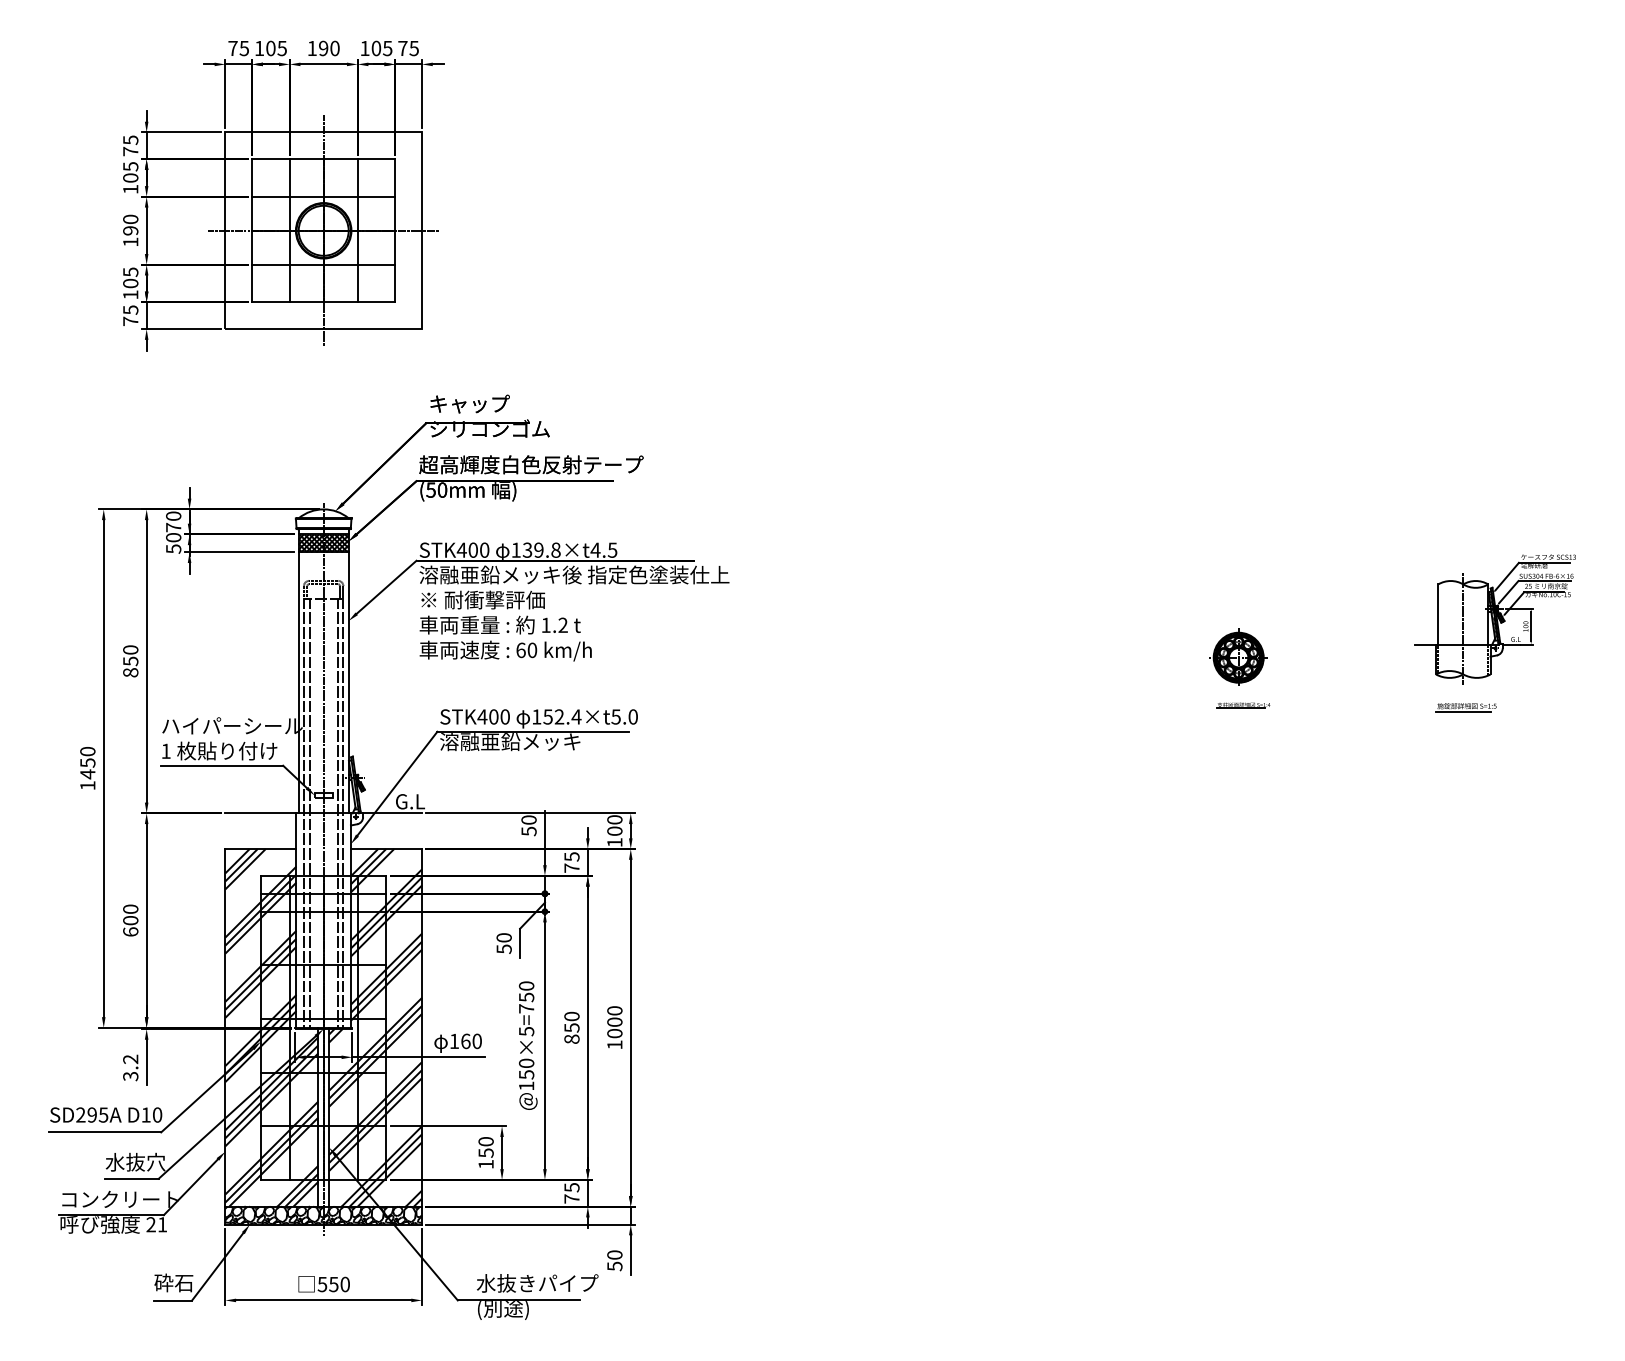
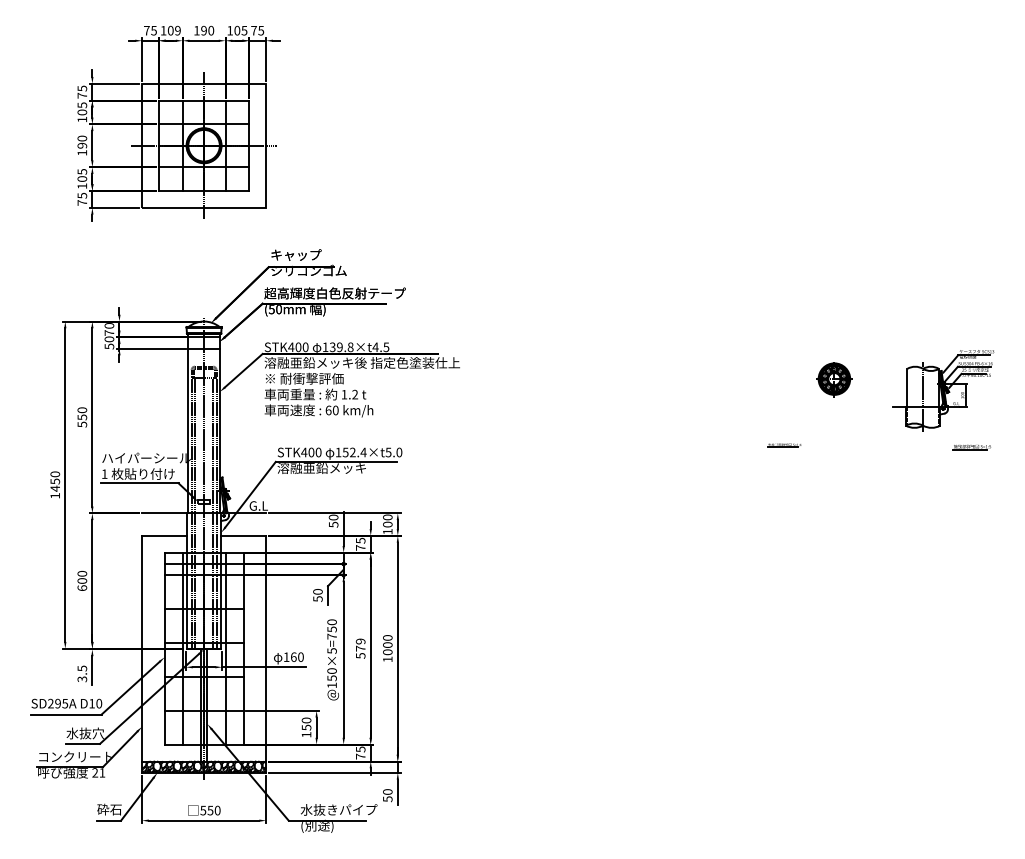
text: (281, 48) -> (177, 30), 105 -> 109
hatch: (322, 542) -> (203, 342), removed
part: (1238, 658) -> (834, 379), moved
text: (129, 672) -> (81, 424), 850 -> 550
part: (1465, 707) -> (971, 447), moved
hatch: (272, 1027) -> (171, 648), removed
hatch: (375, 1027) -> (236, 648), removed
text: (571, 1027) -> (360, 648), 850 -> 579
text: (130, 1059) -> (82, 668), 3.2 -> 3.5

